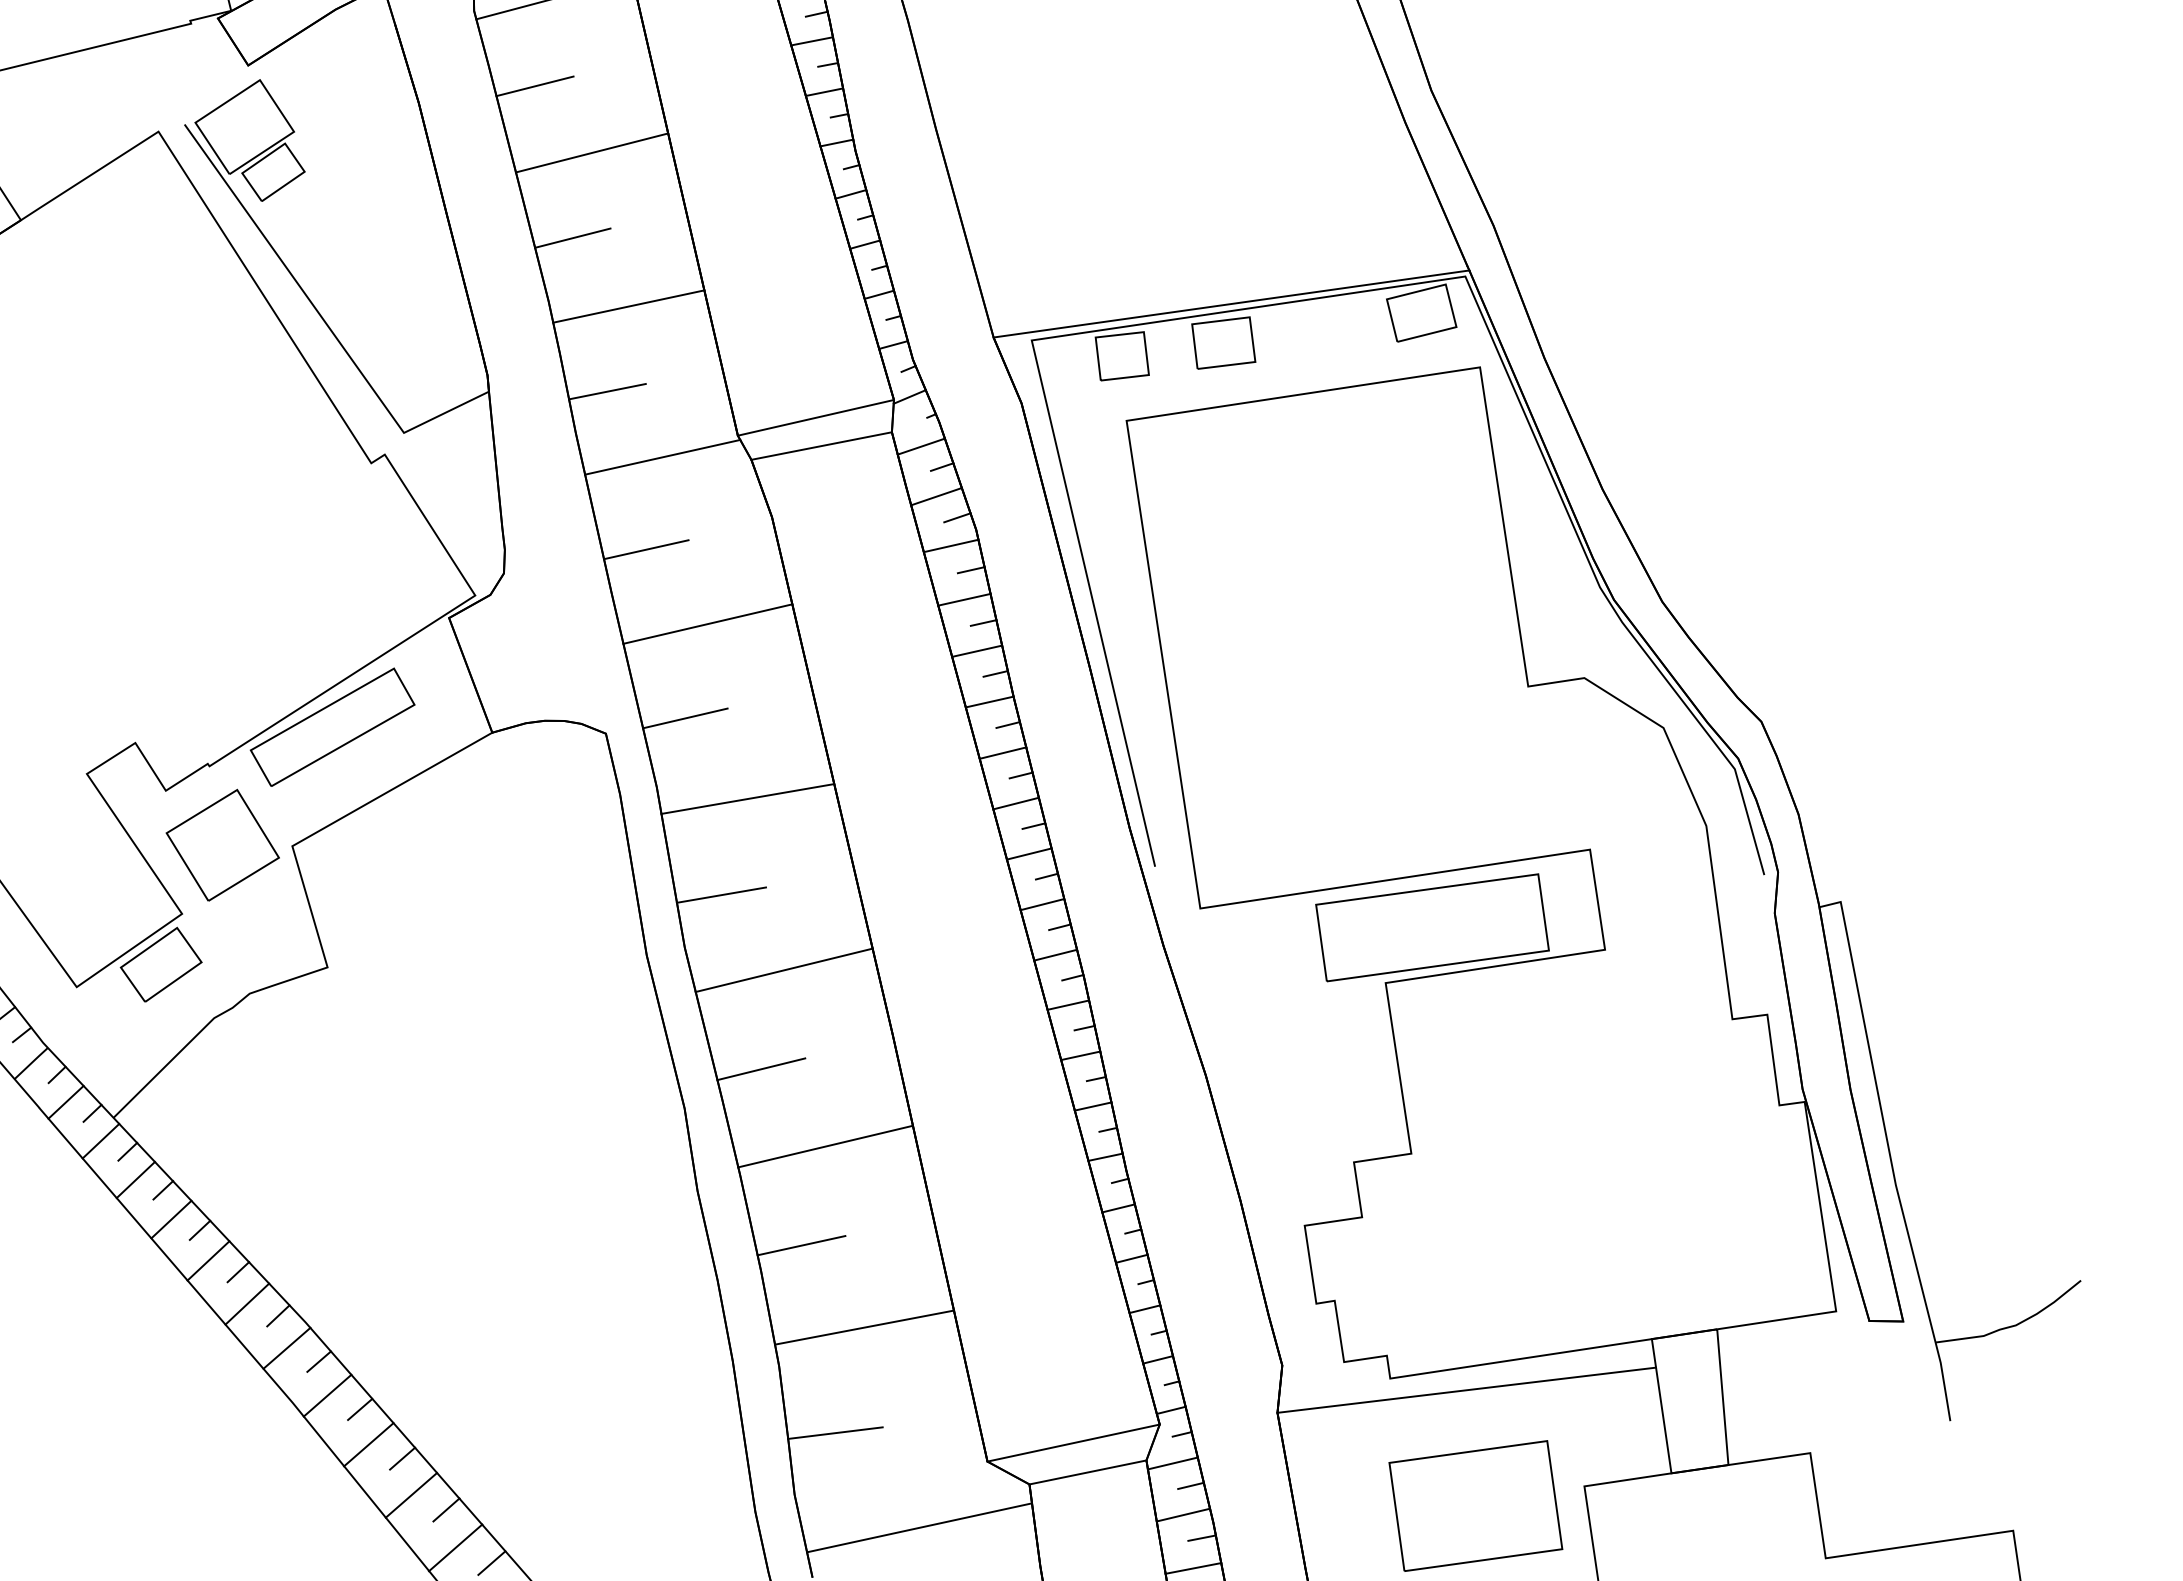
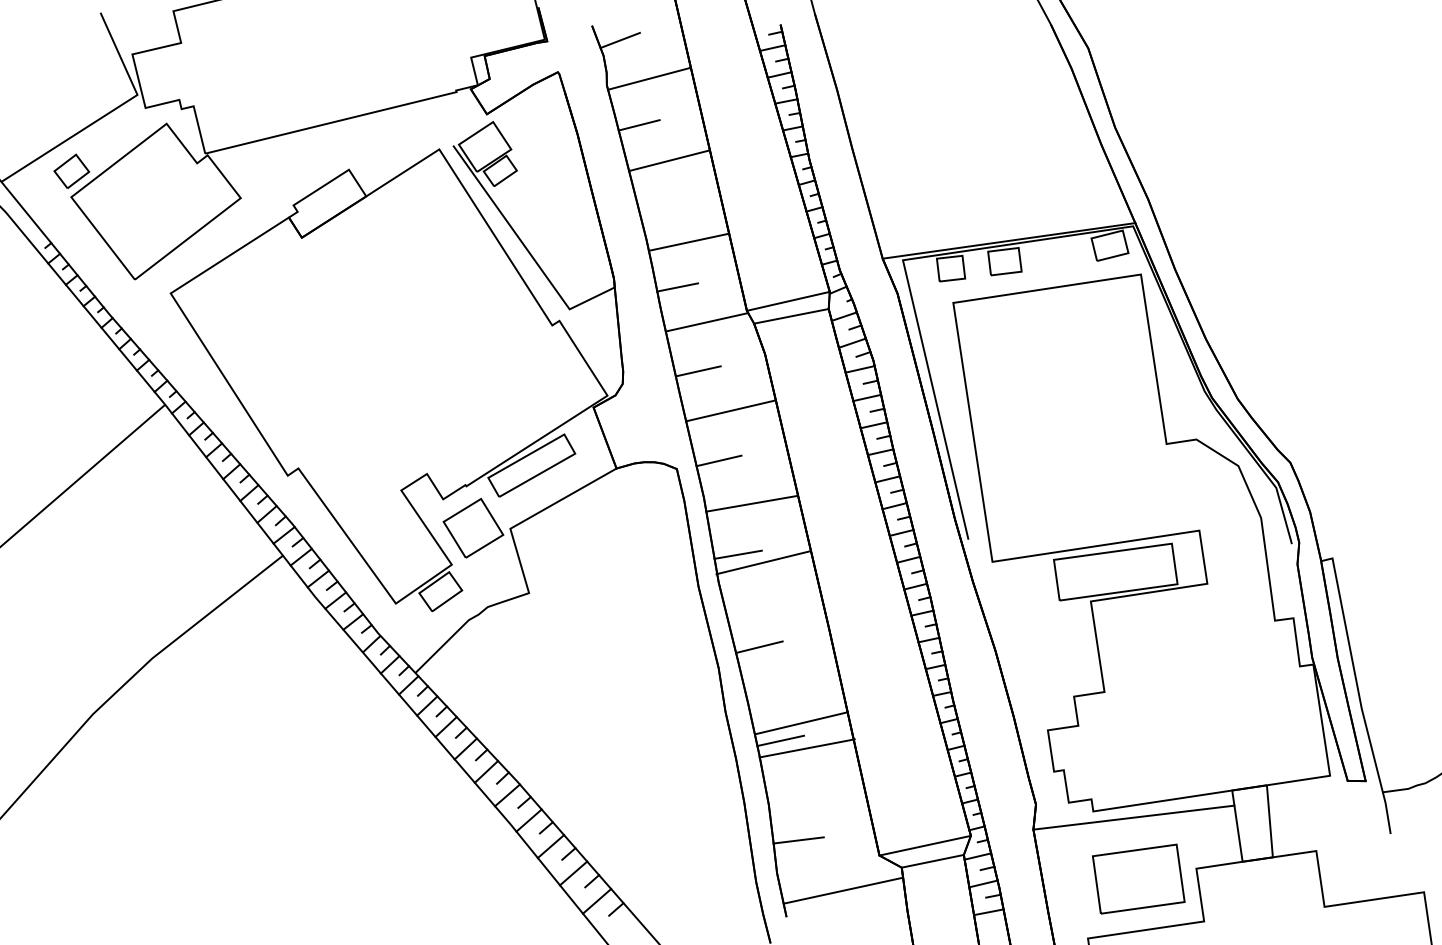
line: (573, 237) -> (659, 205), removed
line: (784, 969) -> (763, 562), moved
line: (825, 1146) -> (801, 723), moved
line: (863, 1327) -> (806, 748), moved

